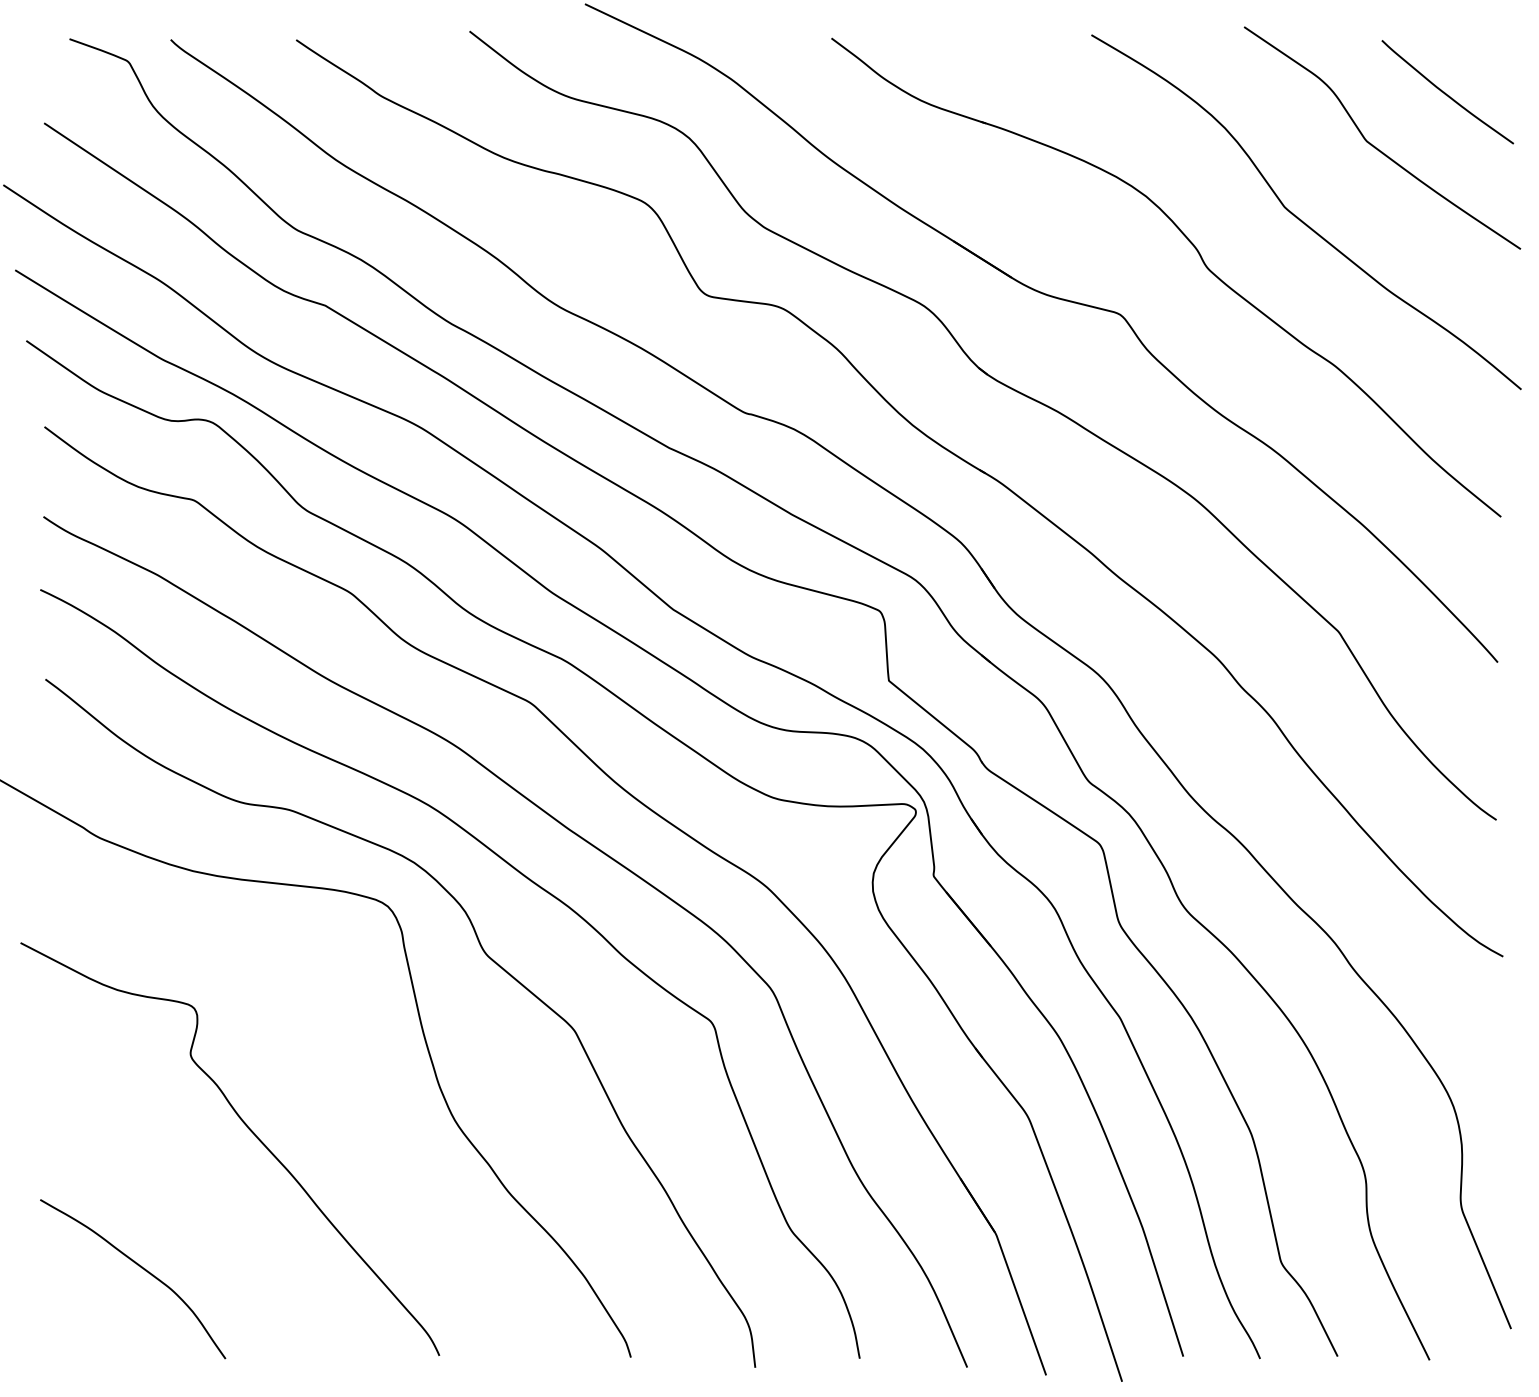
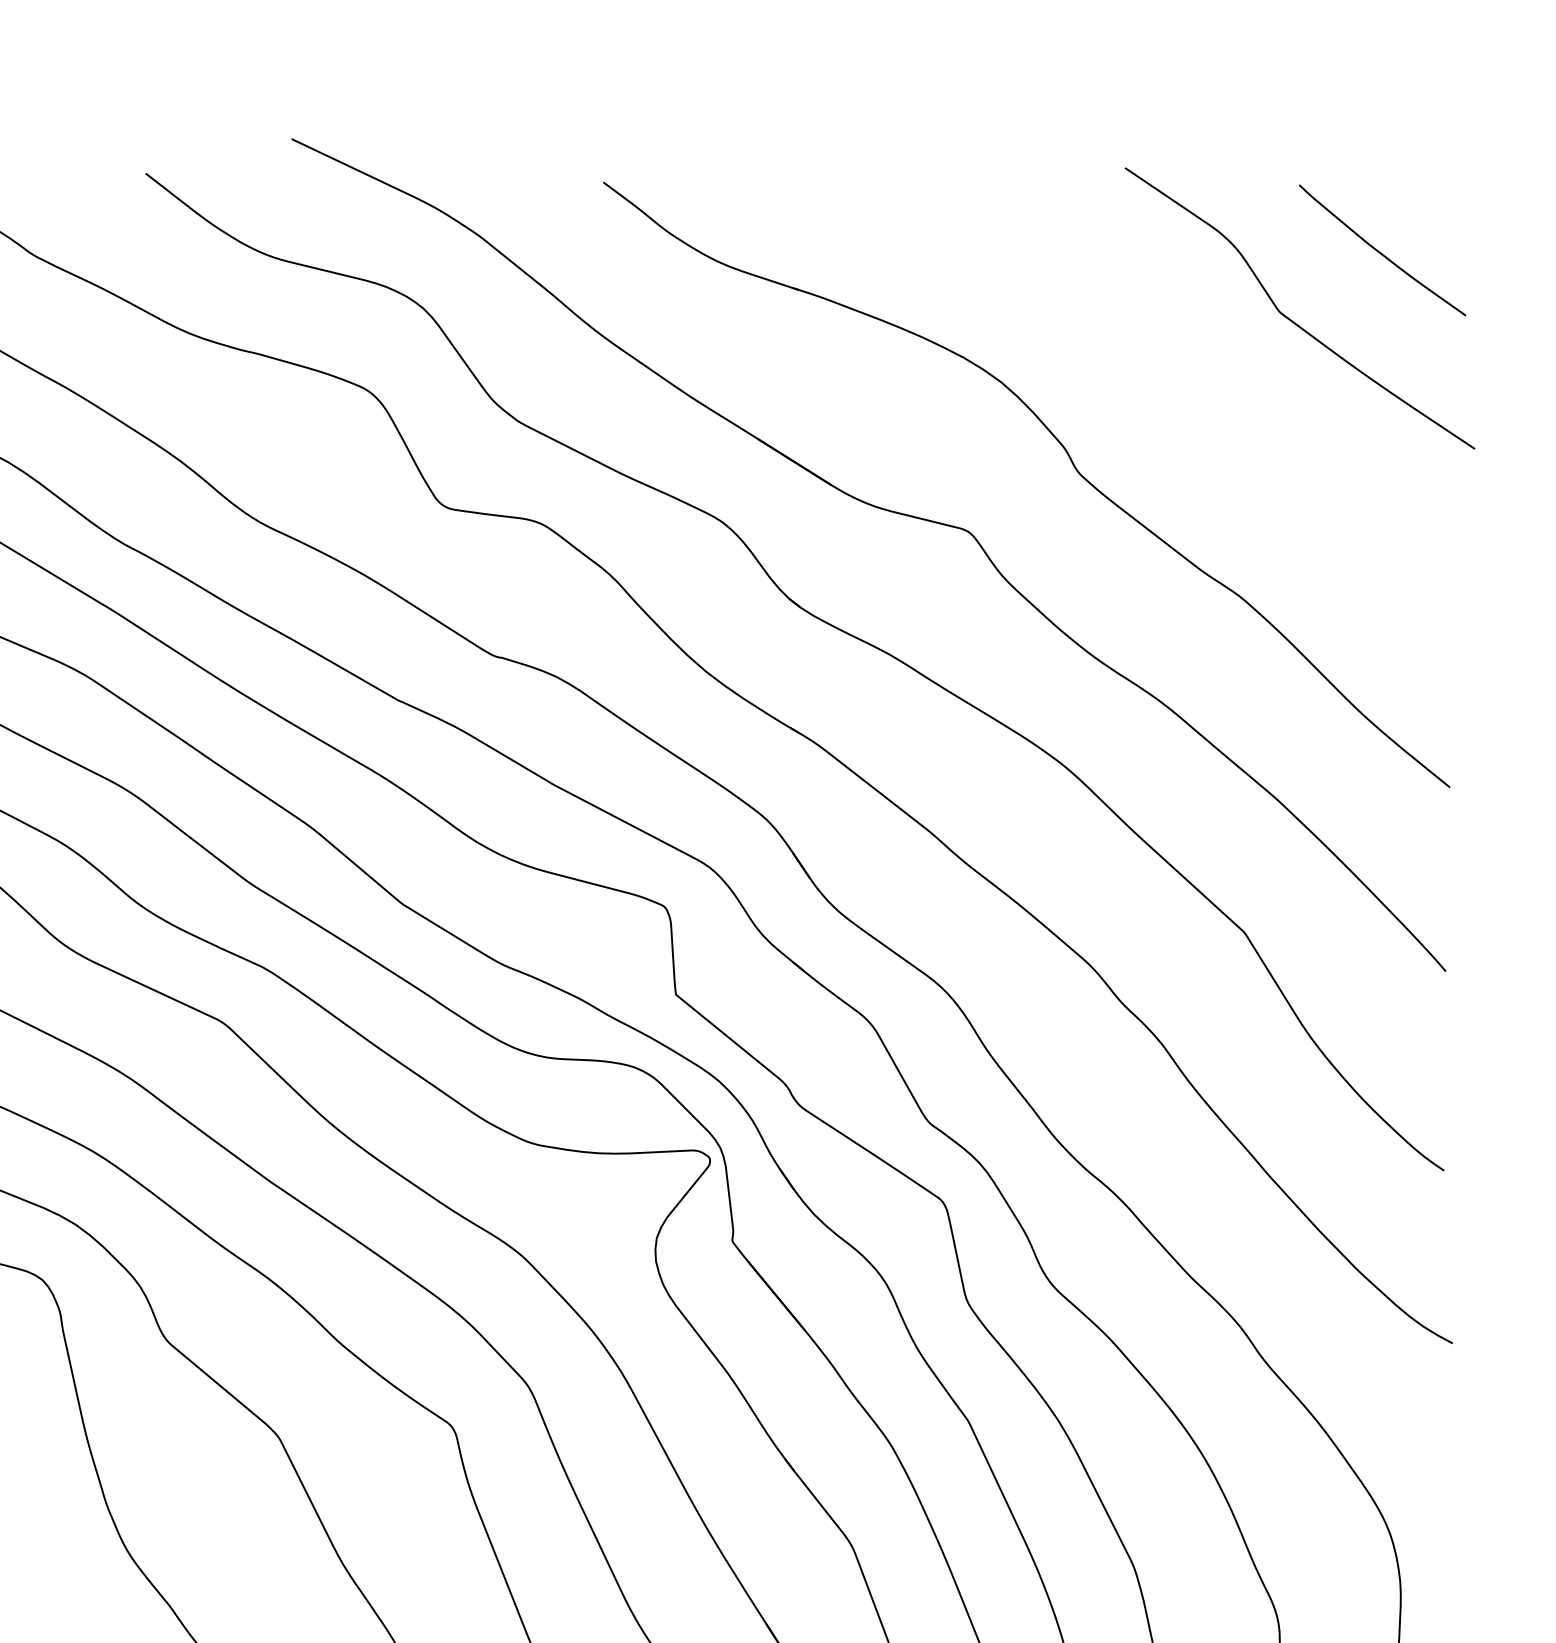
curve: (1301, 219) -> (1197, 411), removed

